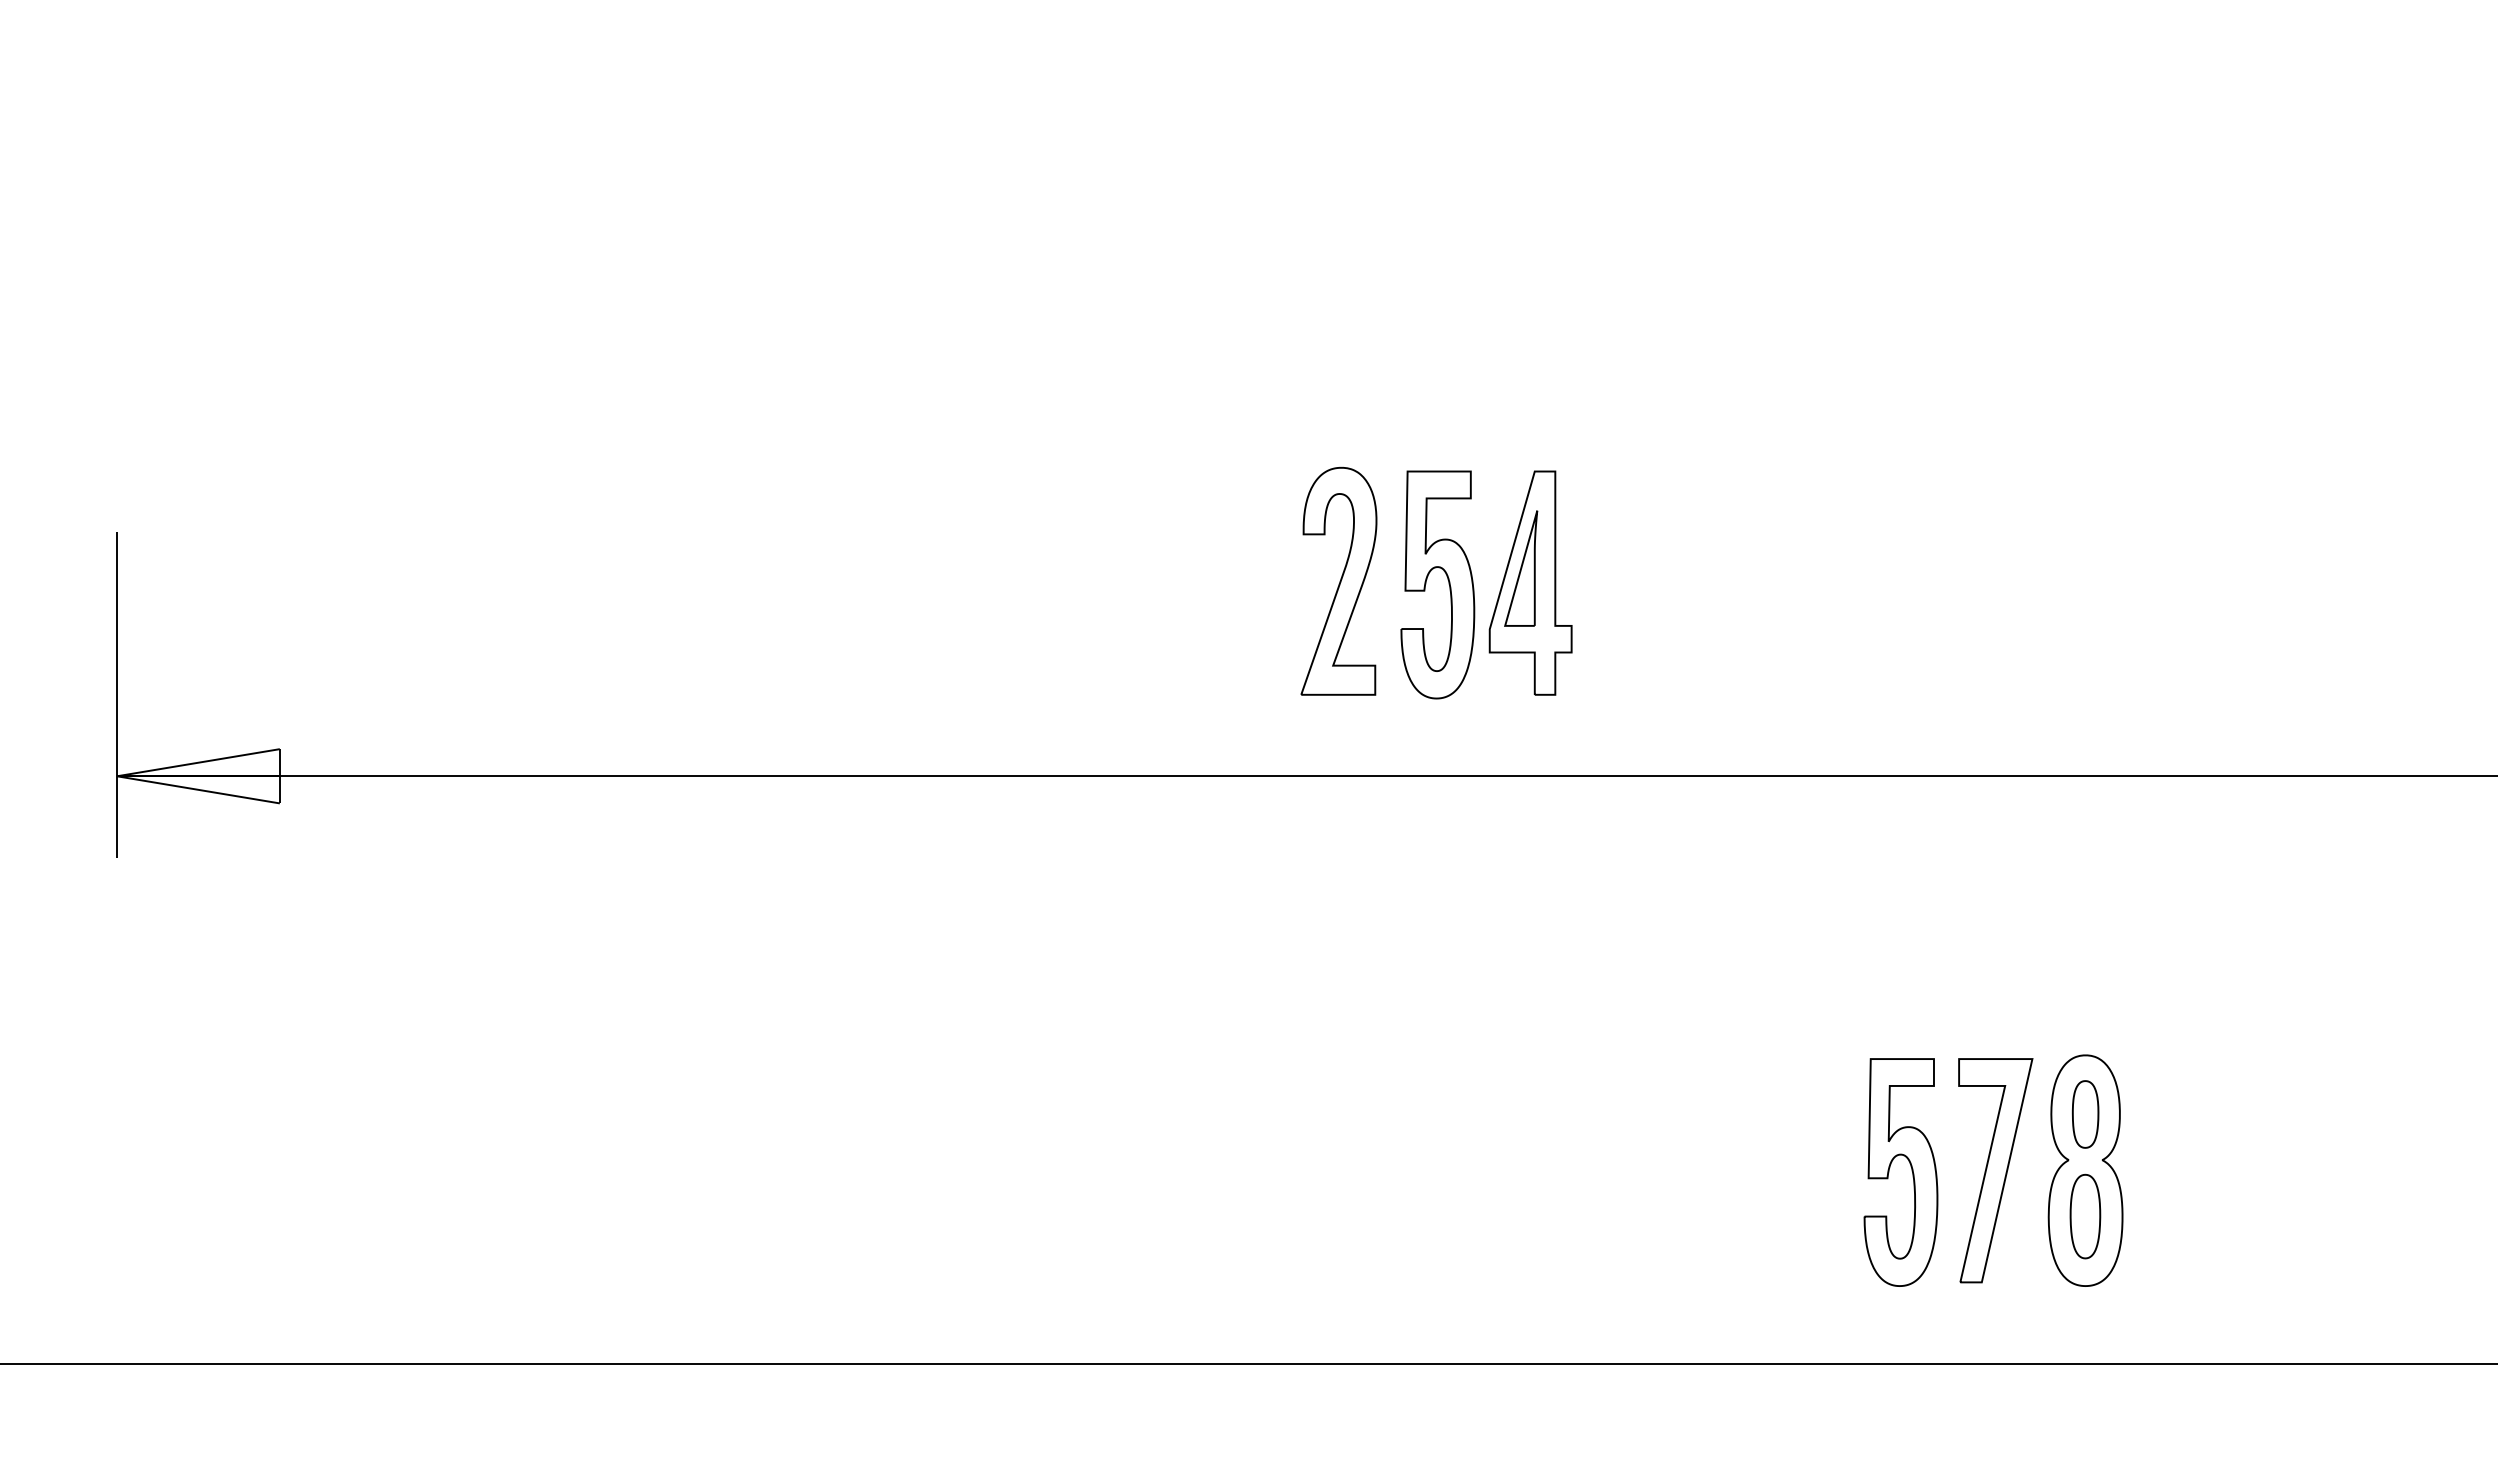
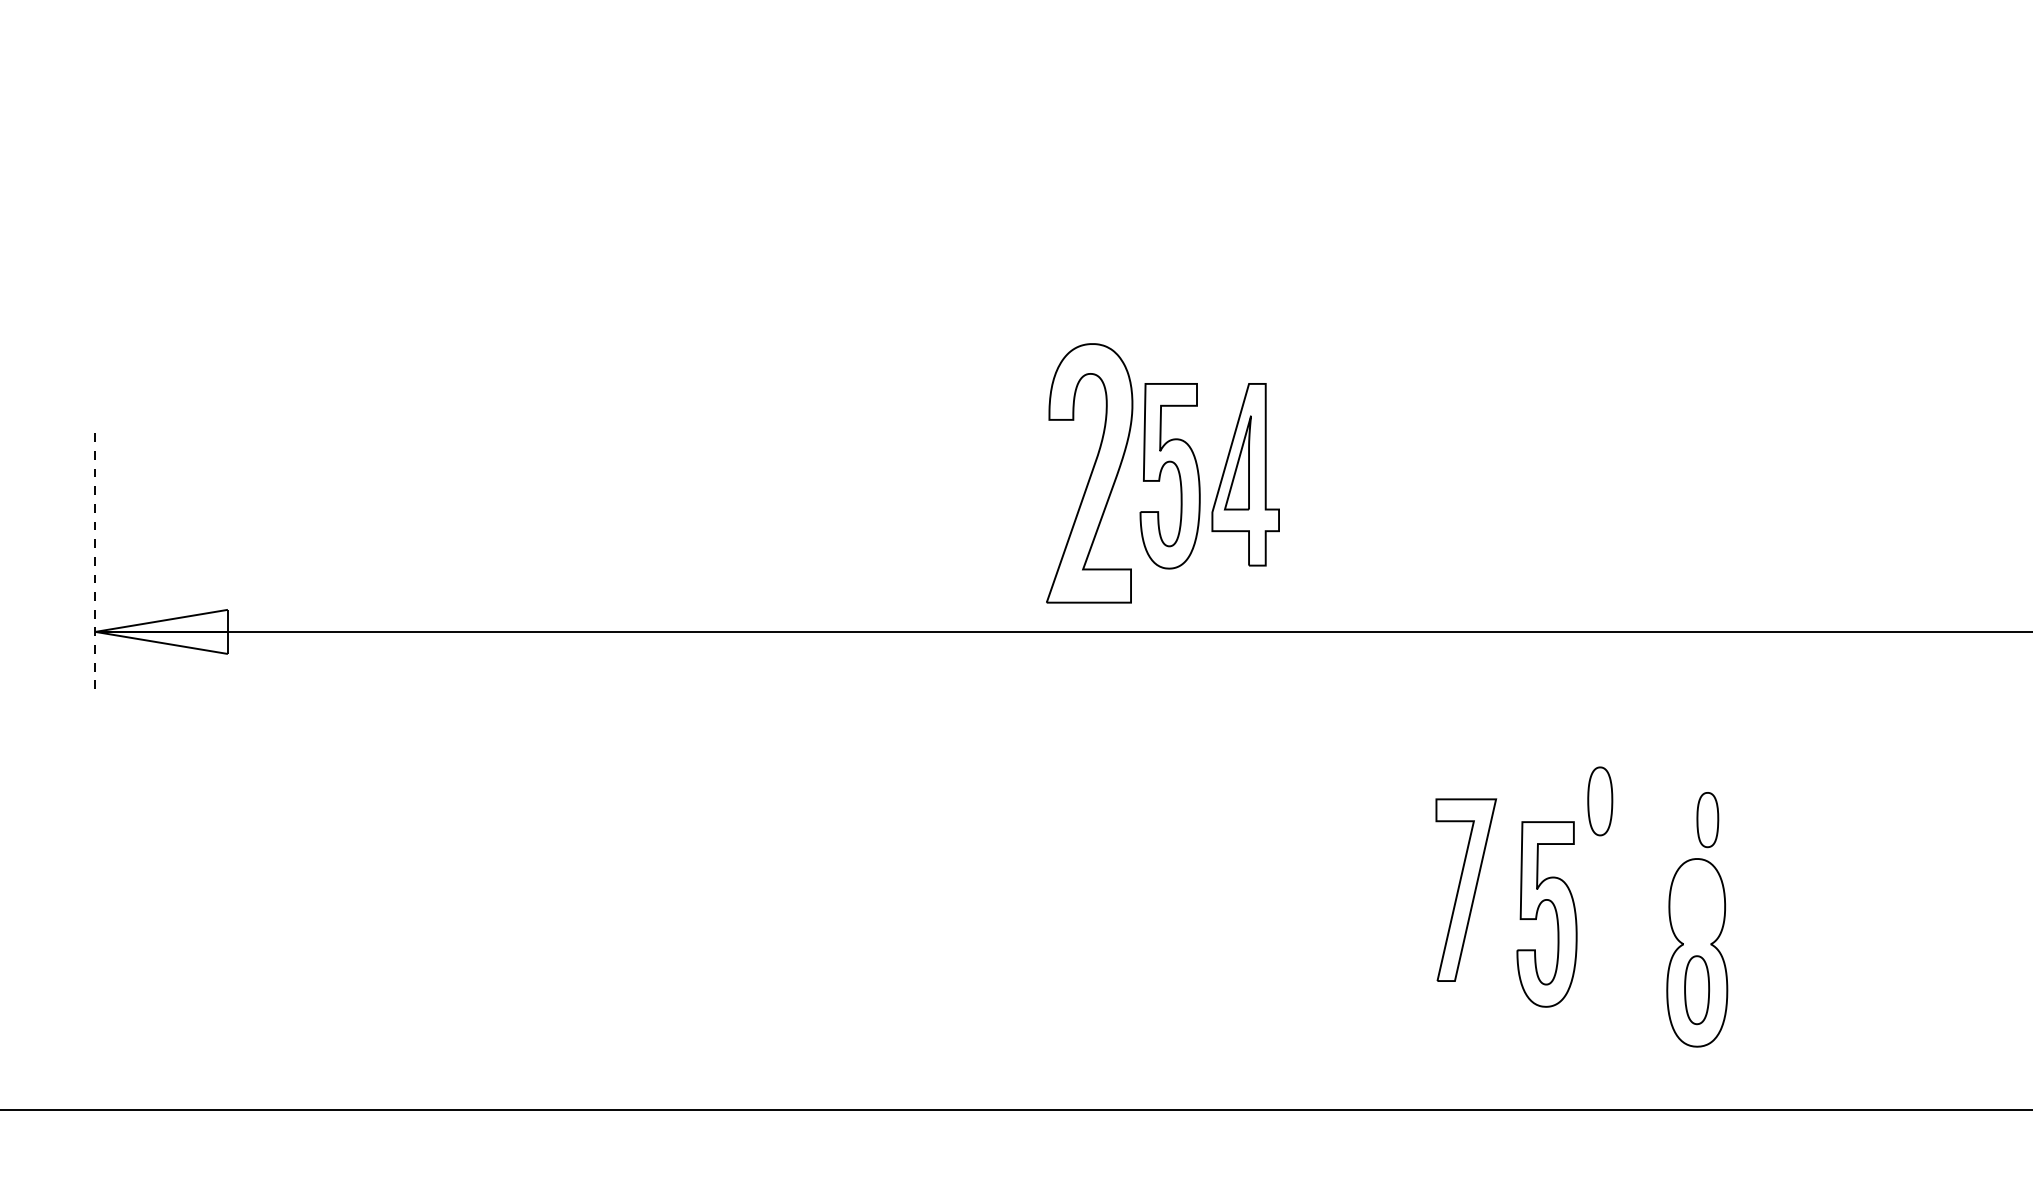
part: (1338, 580) -> (1089, 472), size x1.4
line: (117, 694) -> (95, 565), solid -> dashed
part: (1966, 984) -> (1600, 801), added
part: (2085, 1114) -> (1707, 820), moved
part: (1995, 1170) -> (1466, 890), moved
part: (1889, 1172) -> (1537, 914), moved

